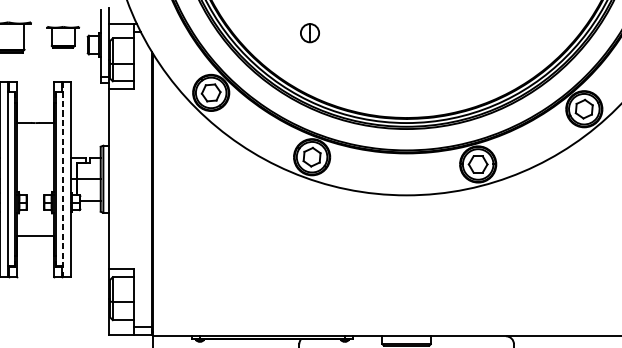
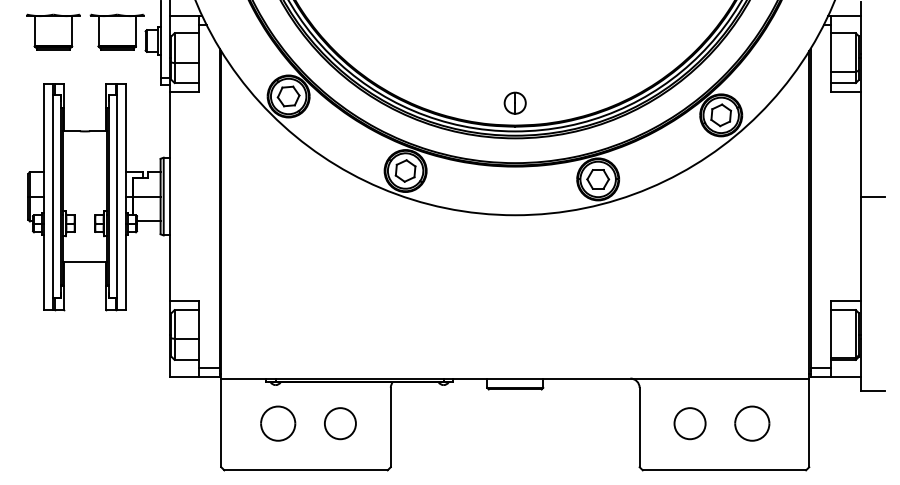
part: (309, 32) -> (514, 102), moved
part: (62, 36) -> (116, 31), size x1.43
line: (62, 180) -> (116, 197), dashed -> solid

